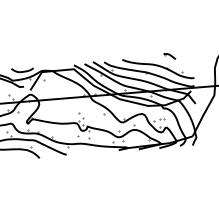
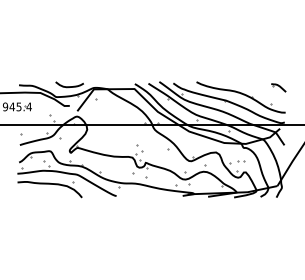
part: (169, 56) -> (278, 87), moved

